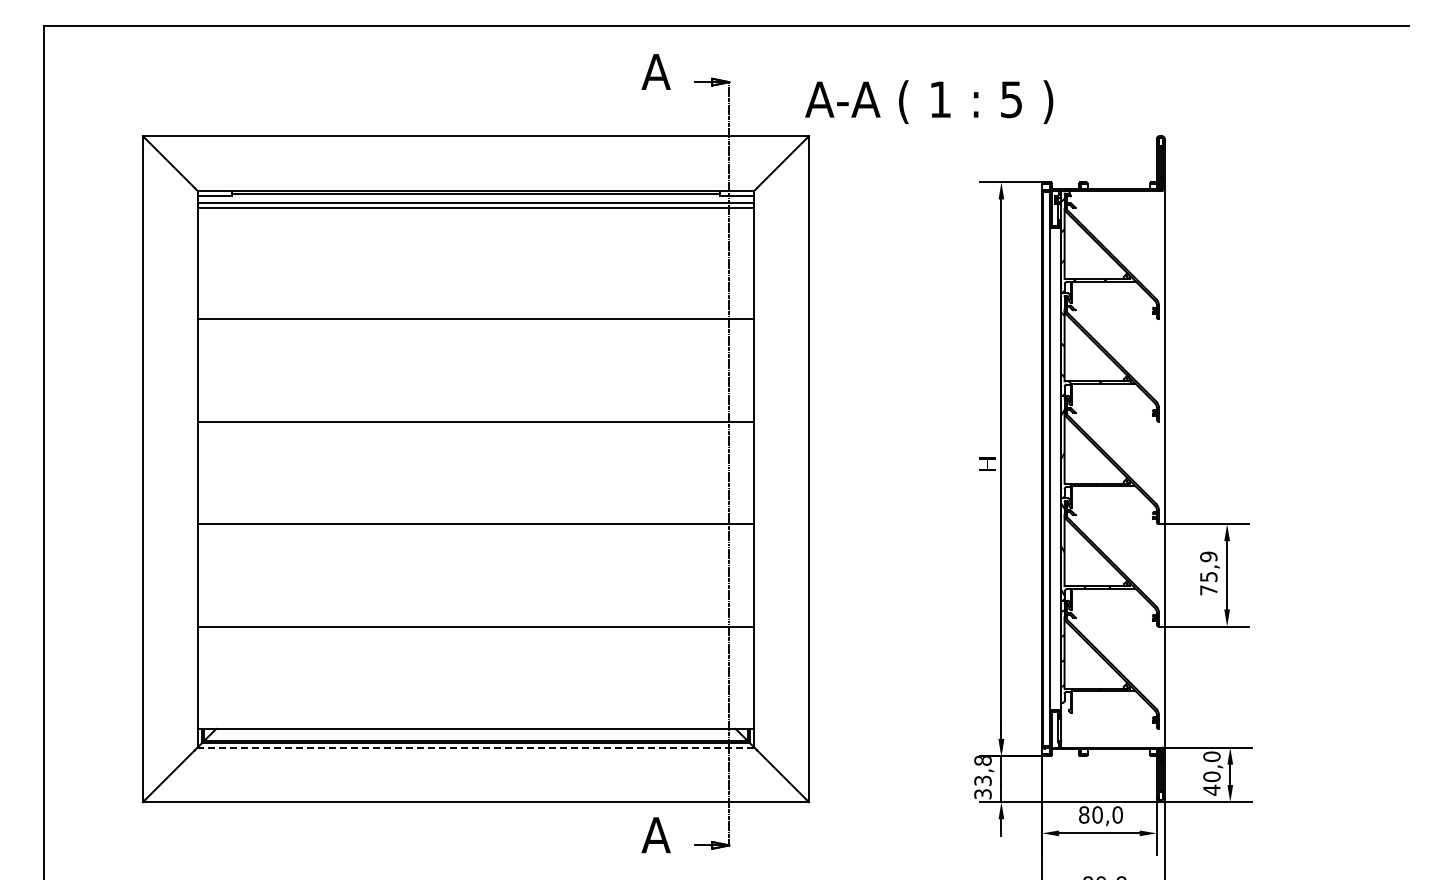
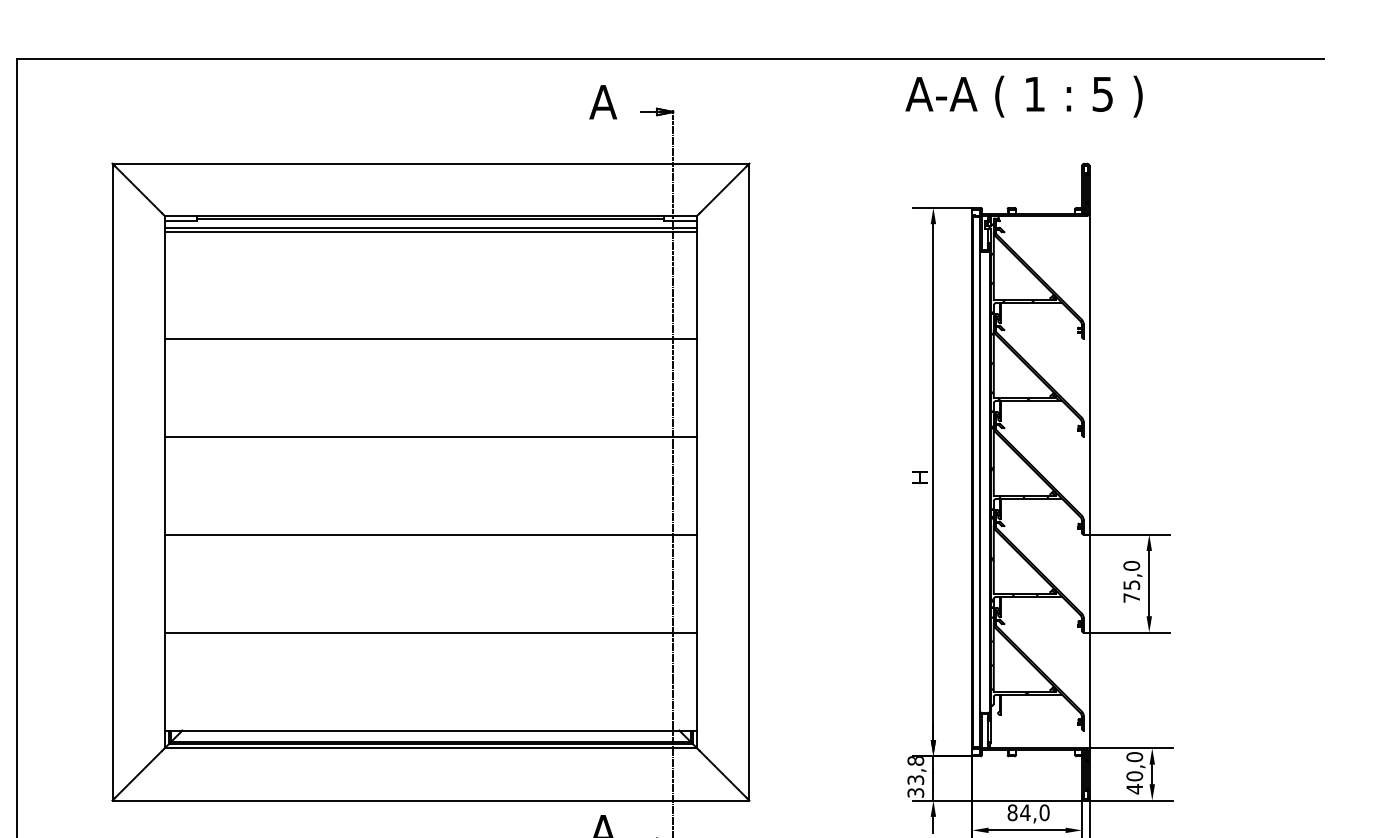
text: (929, 101) -> (1024, 96), moved
text: (1208, 556) -> (1131, 565), 75,9 -> 75,0
line: (475, 747) -> (430, 748), dashed -> solid
text: (1097, 814) -> (1025, 812), 80,0 -> 84,0

